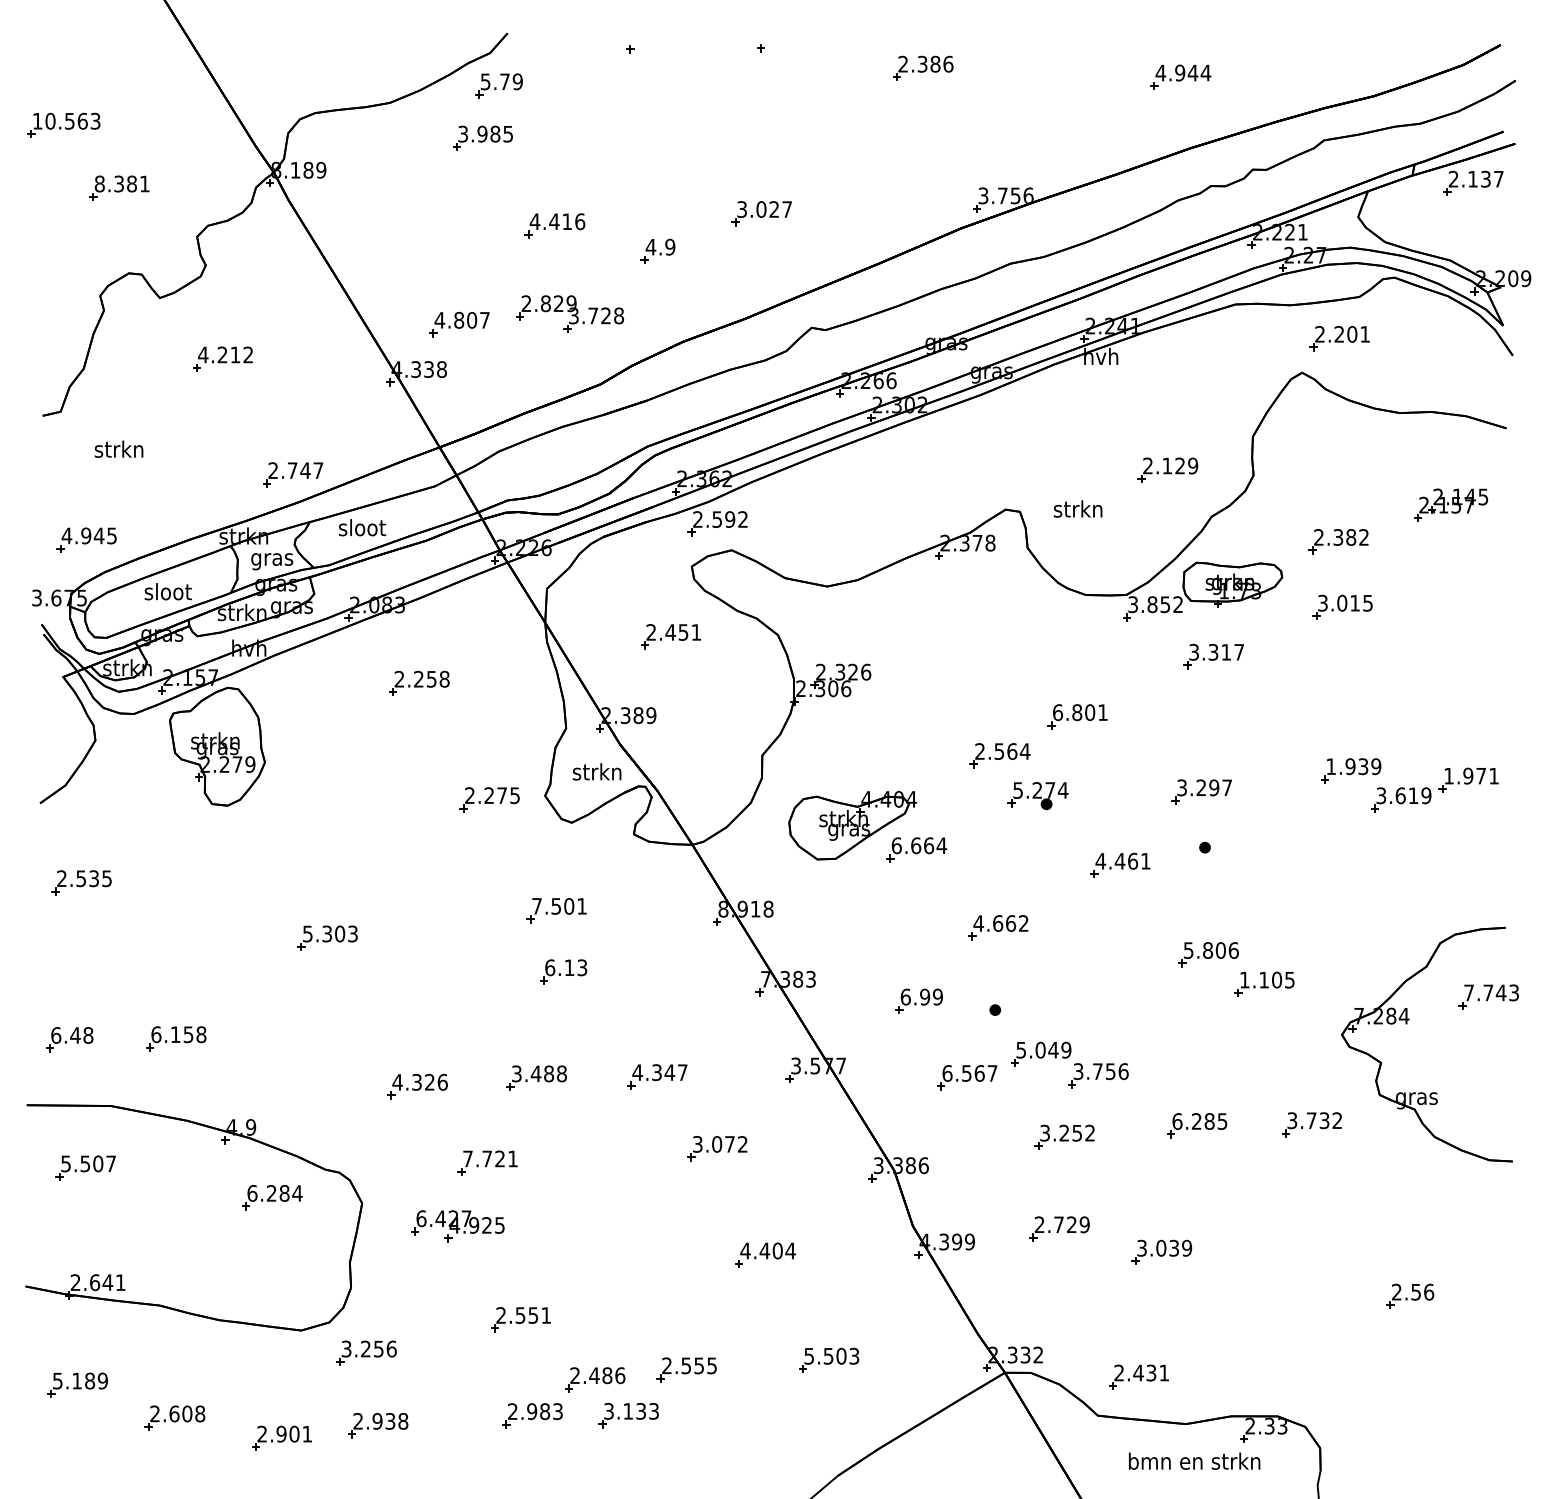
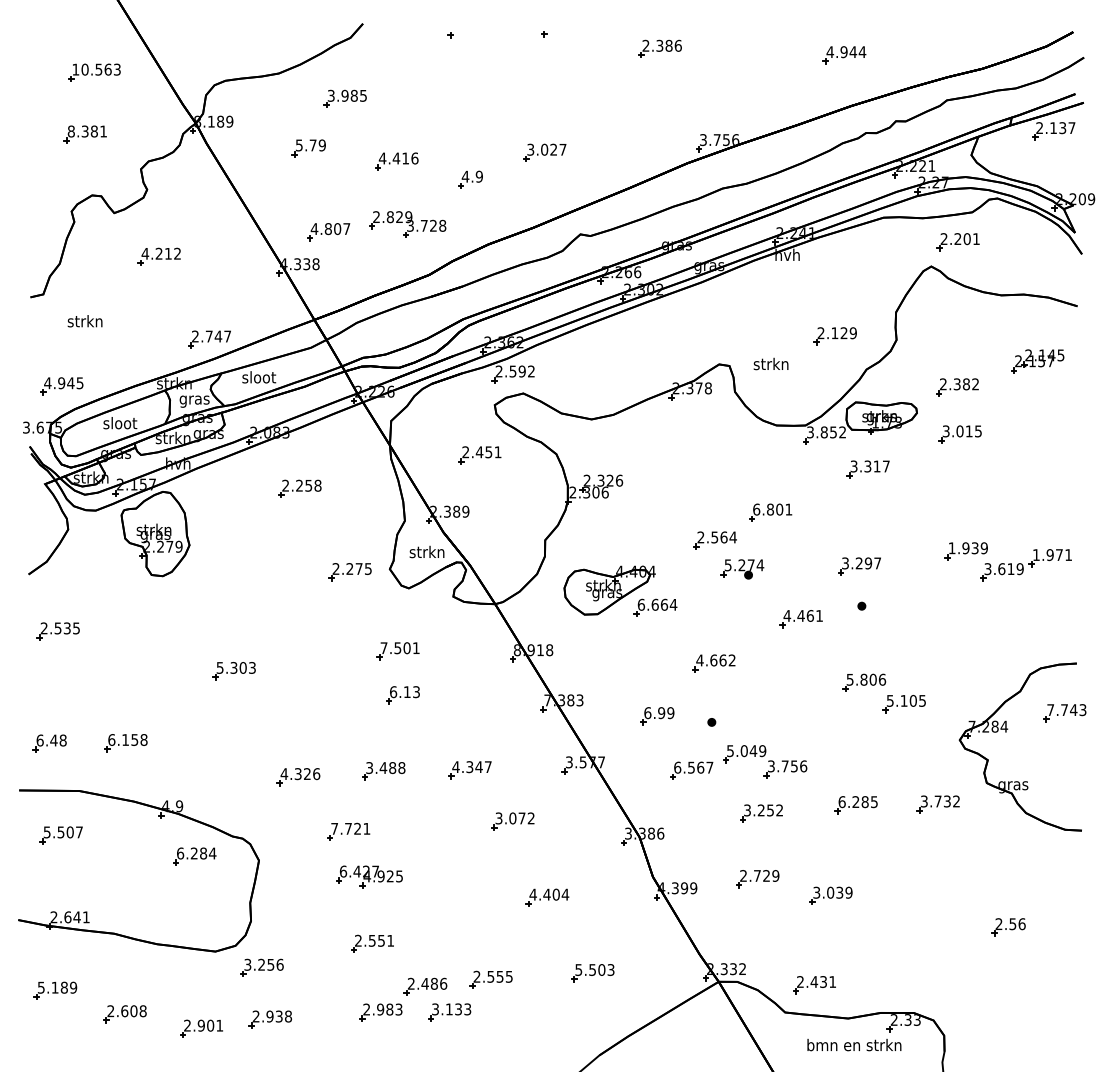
part: (498, 86) -> (308, 148), moved
part: (63, 125) -> (94, 72), moved
text: (1243, 979) -> (889, 700), 1.105 -> 5.105
part: (457, 1225) -> (369, 876), moved

